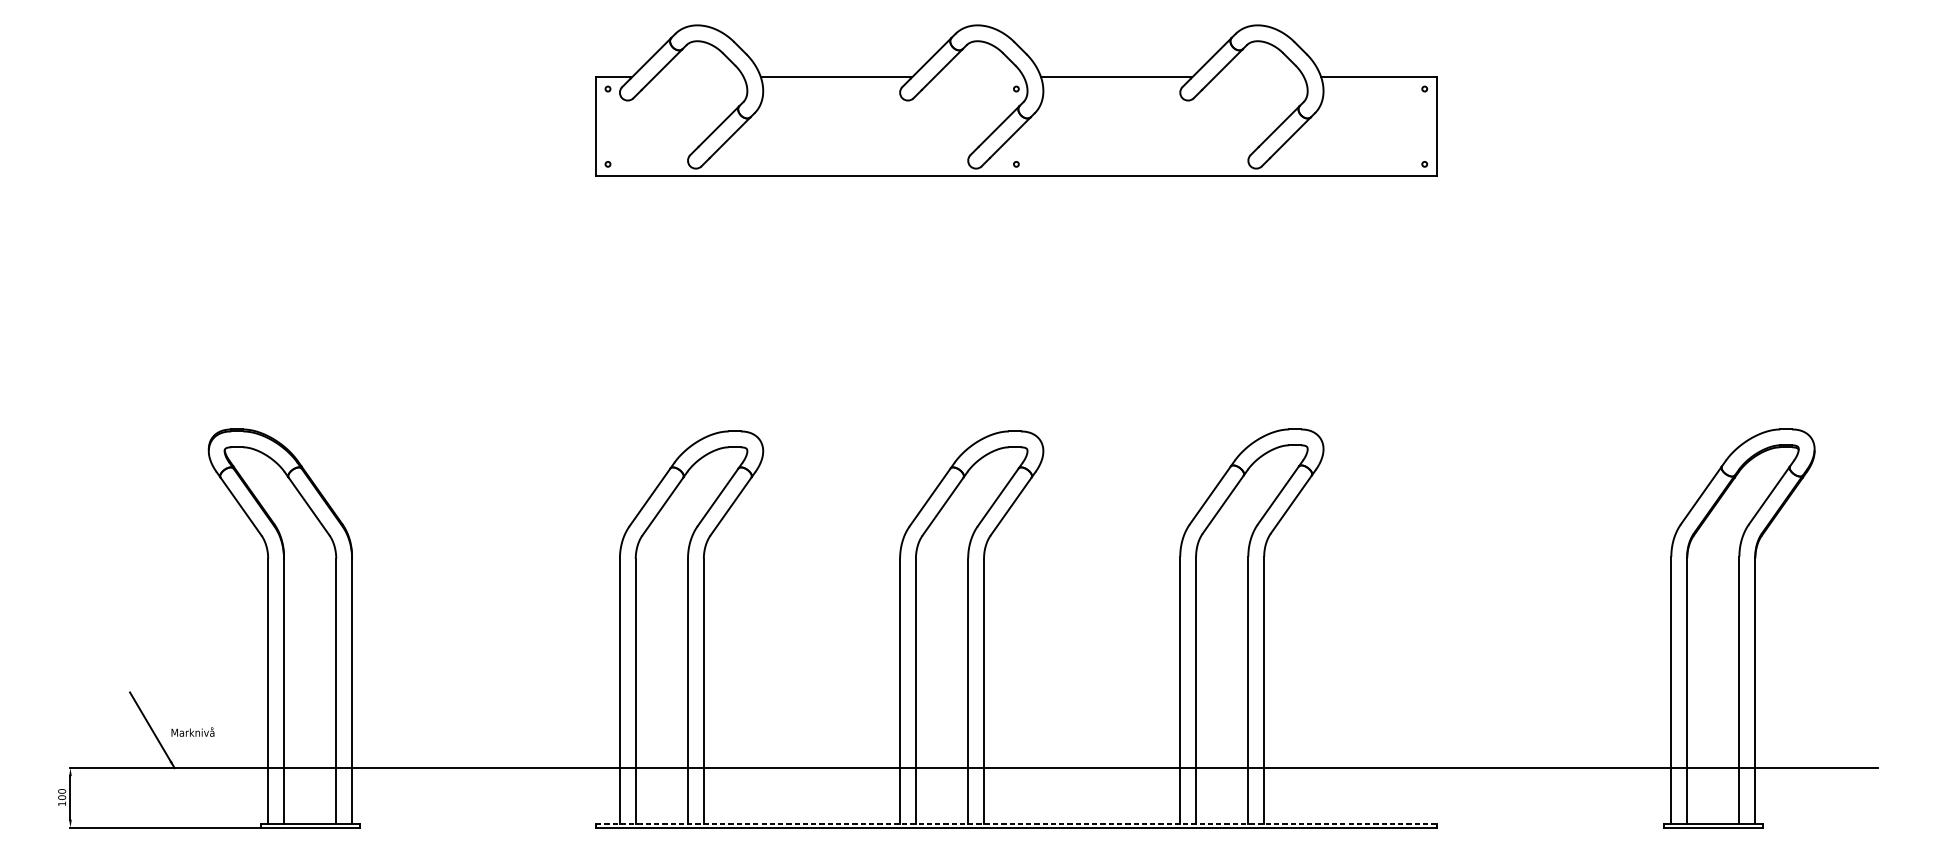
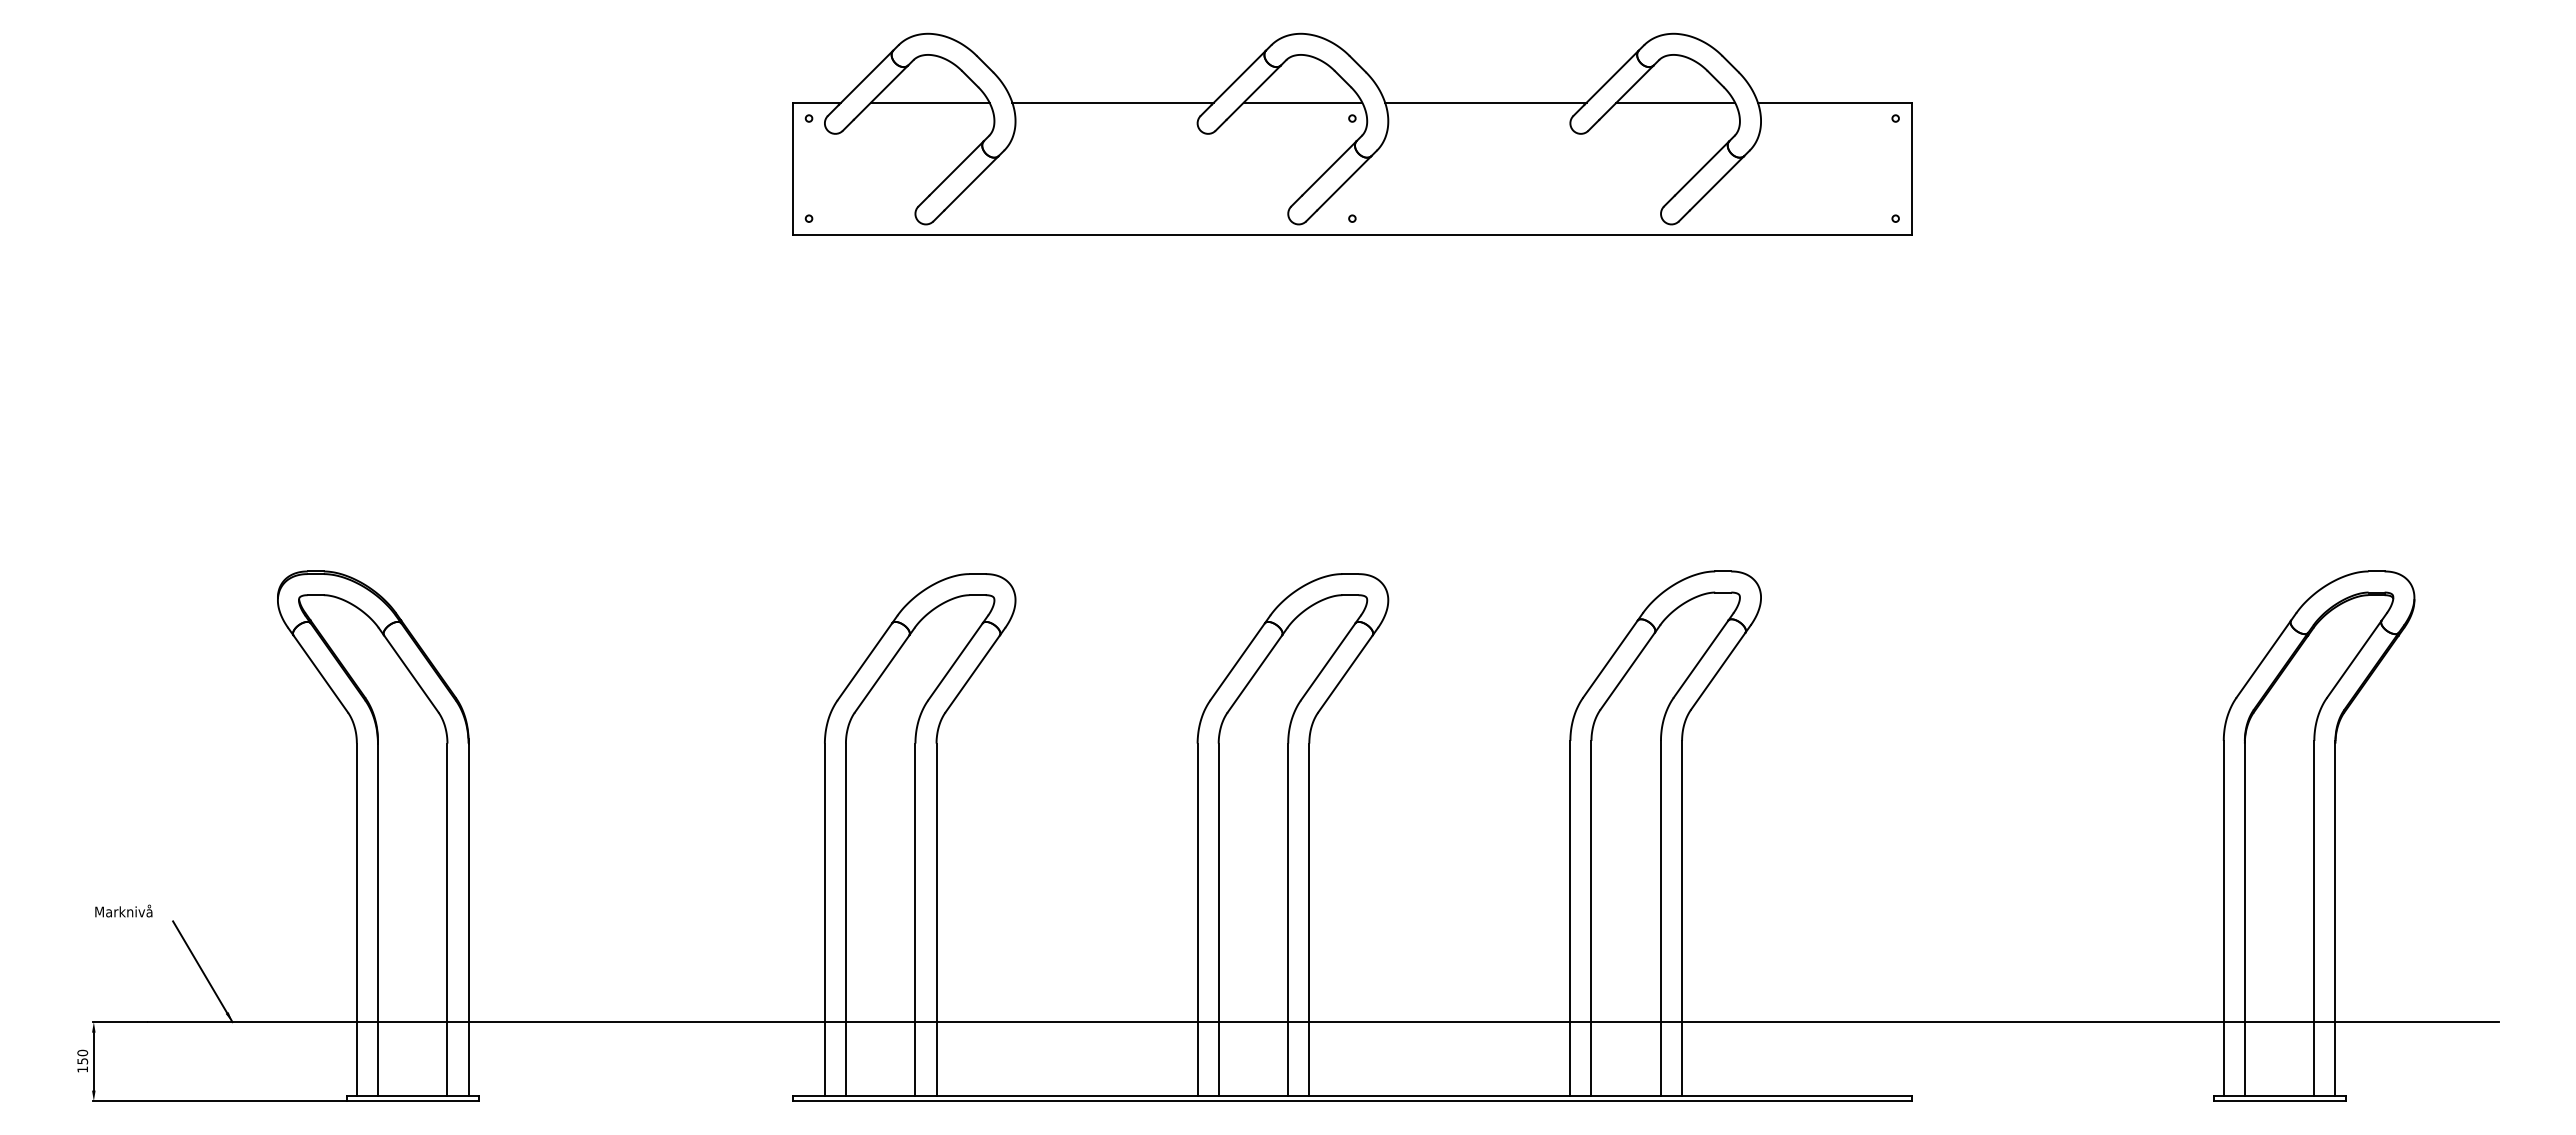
line: (698, 77) -> (929, 102), added
line: (978, 77) -> (1302, 102), added
line: (1259, 77) -> (1675, 102), added
text: (192, 731) -> (123, 910), moved
text: (61, 797) -> (82, 1061), 100 -> 150
line: (1016, 823) -> (1352, 1095), dashed -> solid

